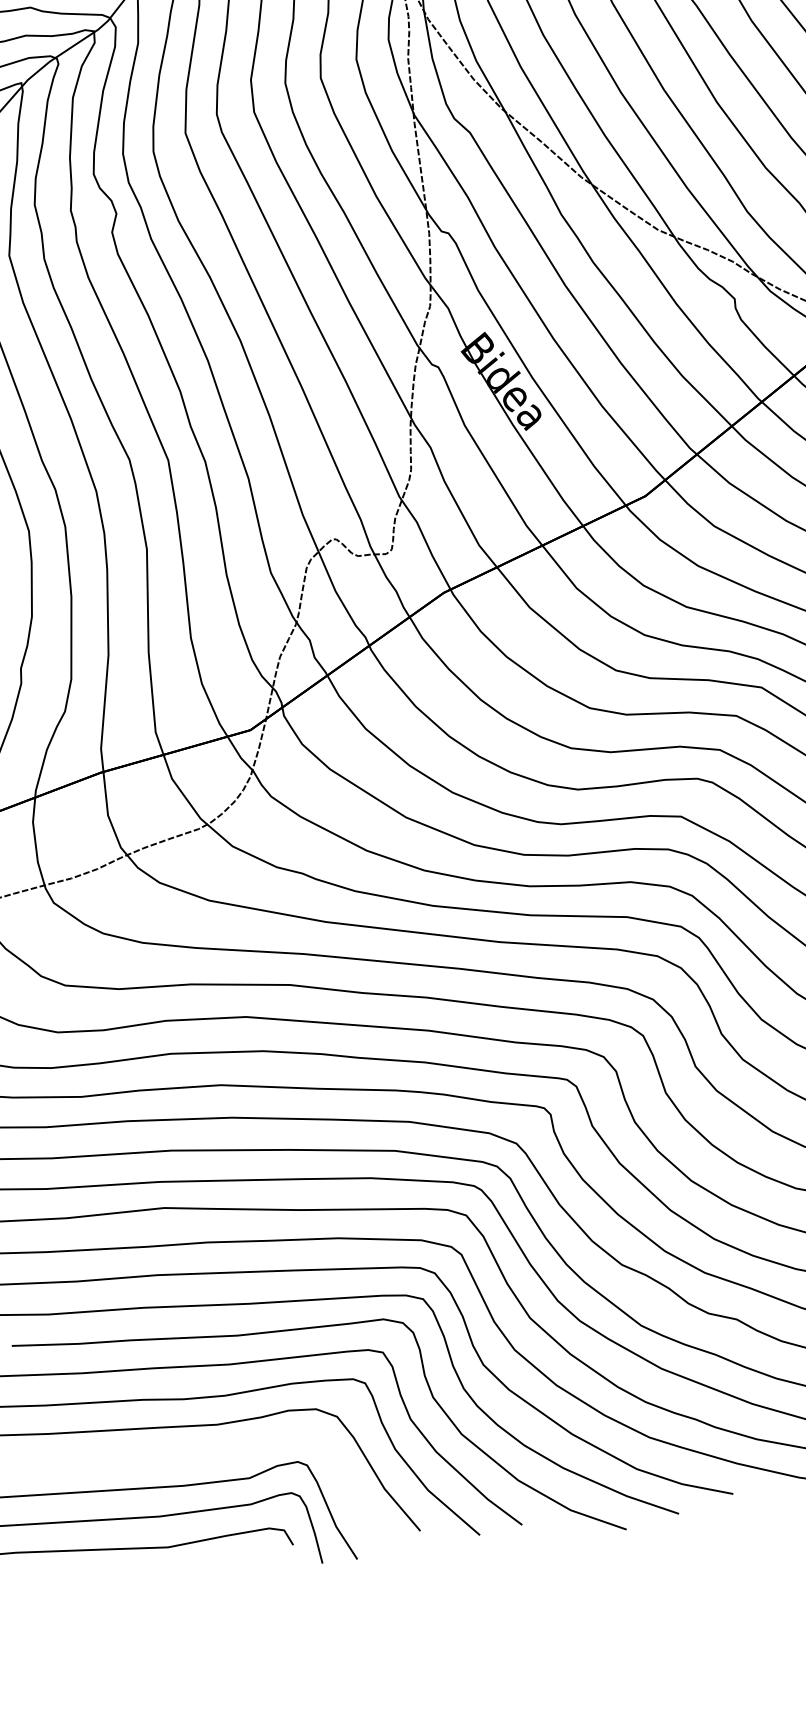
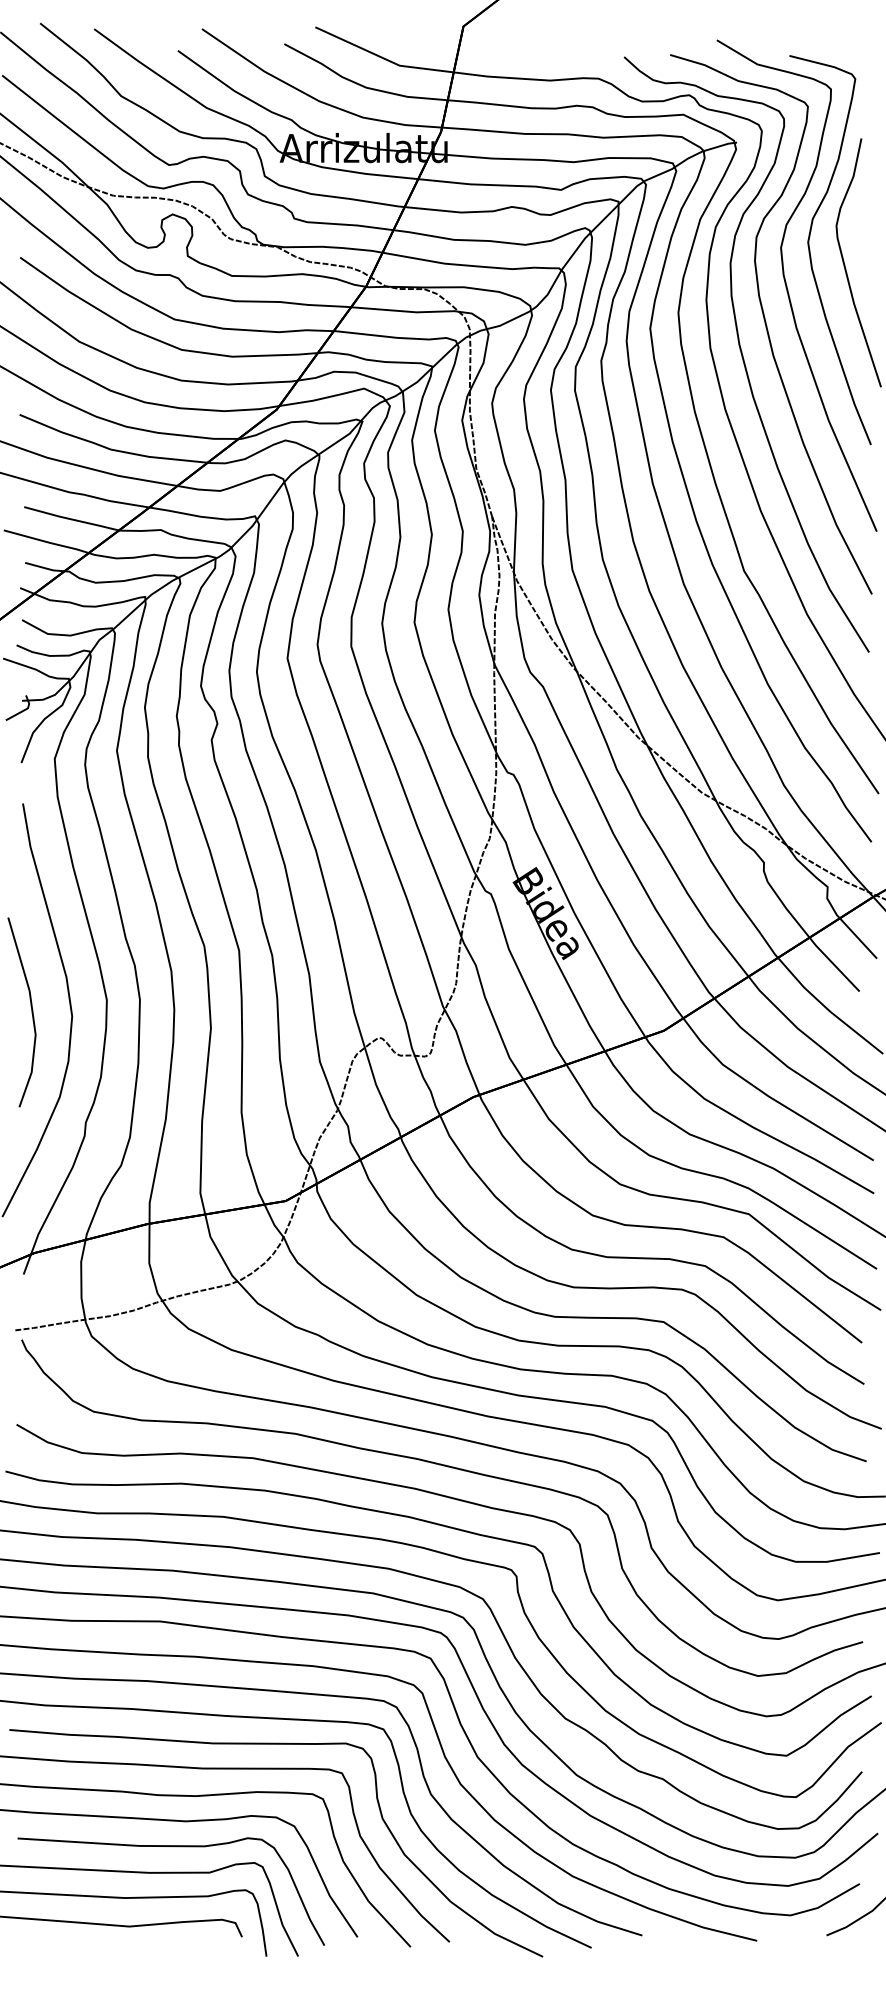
curve: (208, 1454) -> (175, 1847), added

